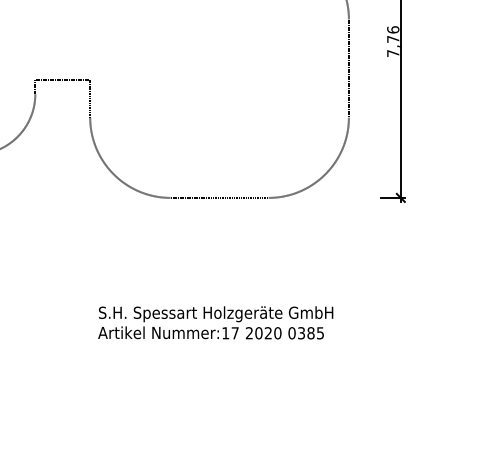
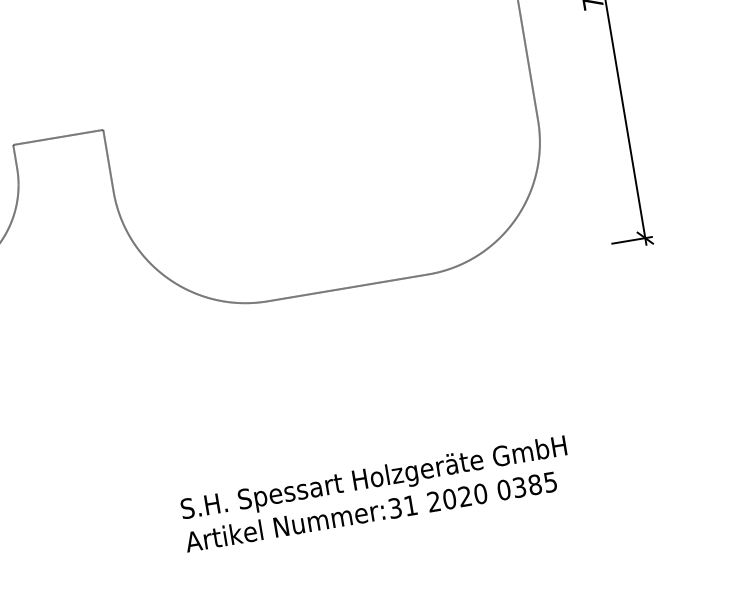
text: (230, 333) -> (403, 507), 17 -> 31

